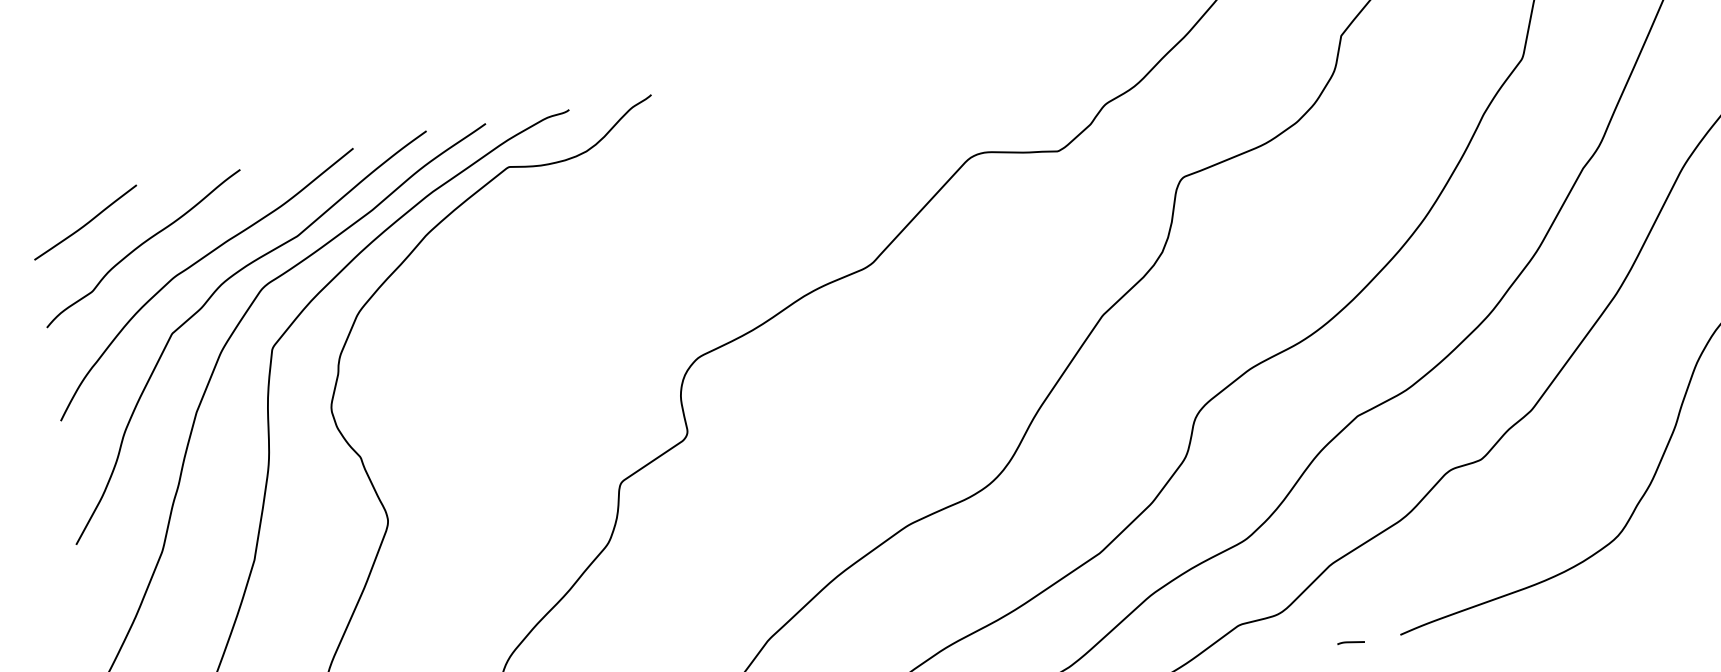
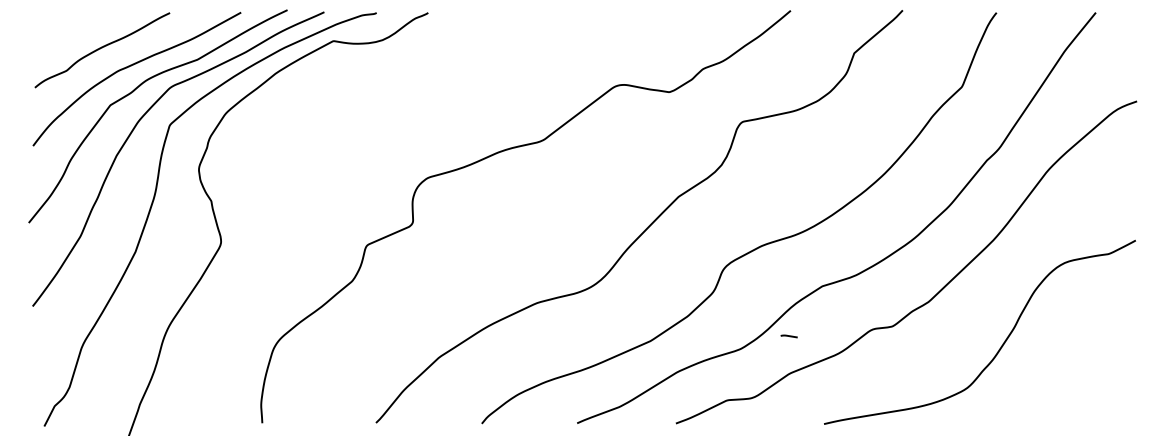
curve: (84, 223) -> (69, 28), removed
line: (1349, 643) -> (788, 336), moved

